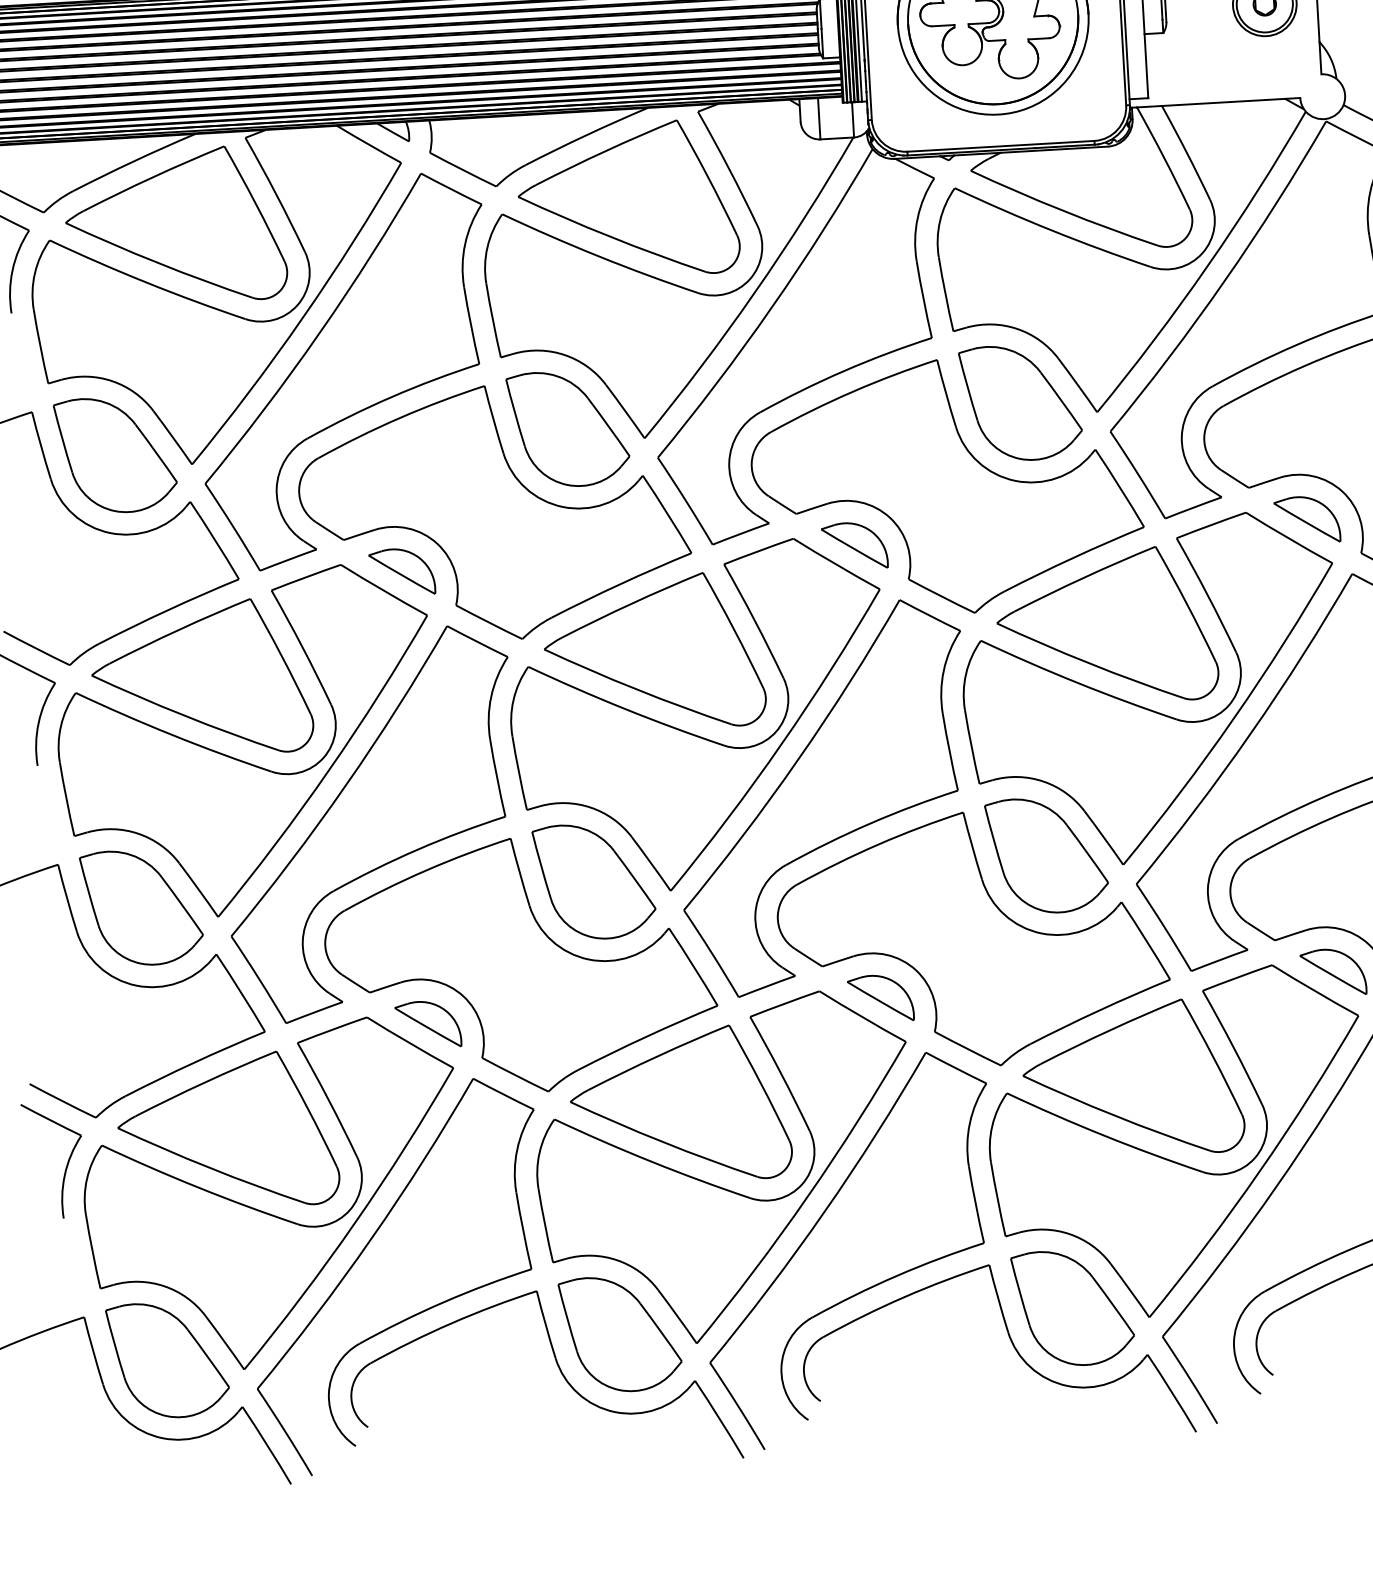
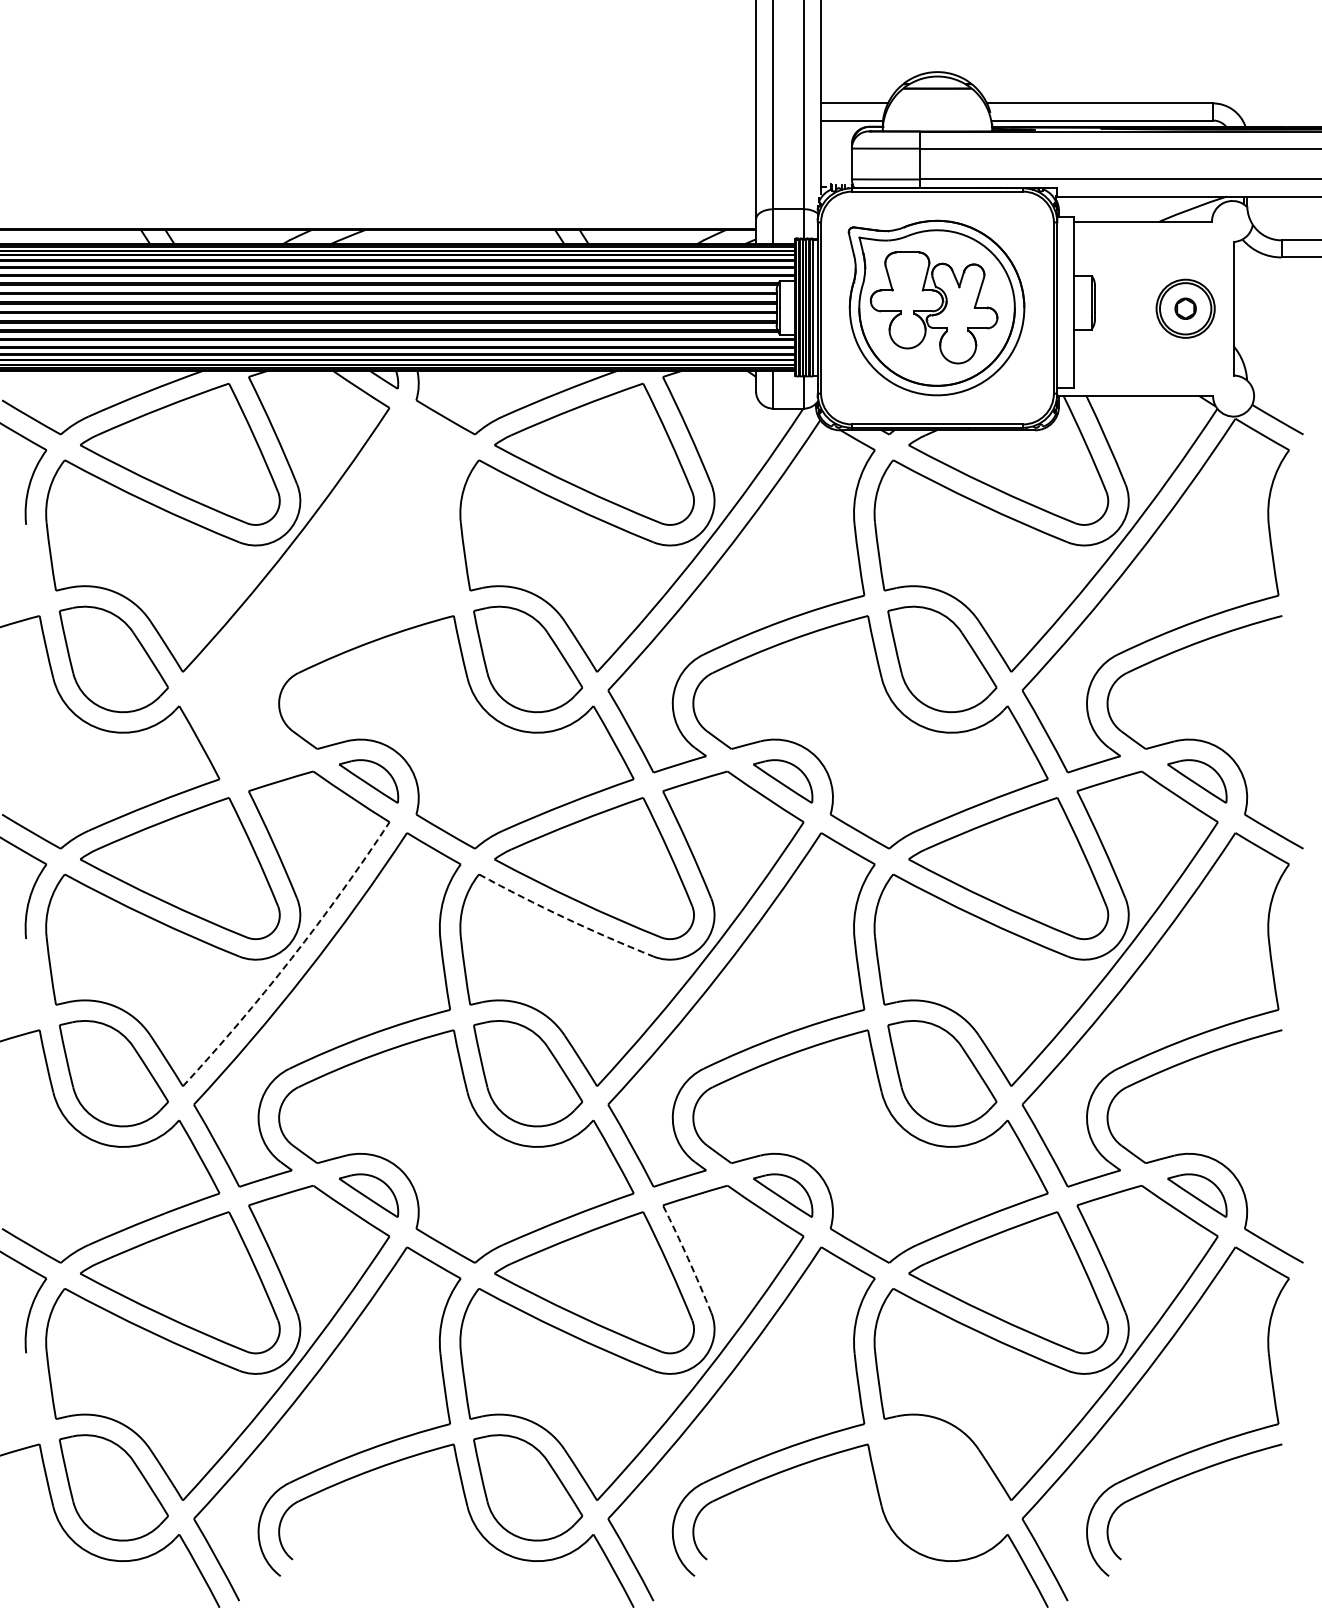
part: (345, 371) -> (327, 595), removed
arc: (625, 708) -> (565, 917), solid -> dashed
arc: (328, 770) -> (291, 958), solid -> dashed
arc: (781, 1073) -> (688, 1258), solid -> dashed
part: (1073, 1307) -> (942, 1487), removed

